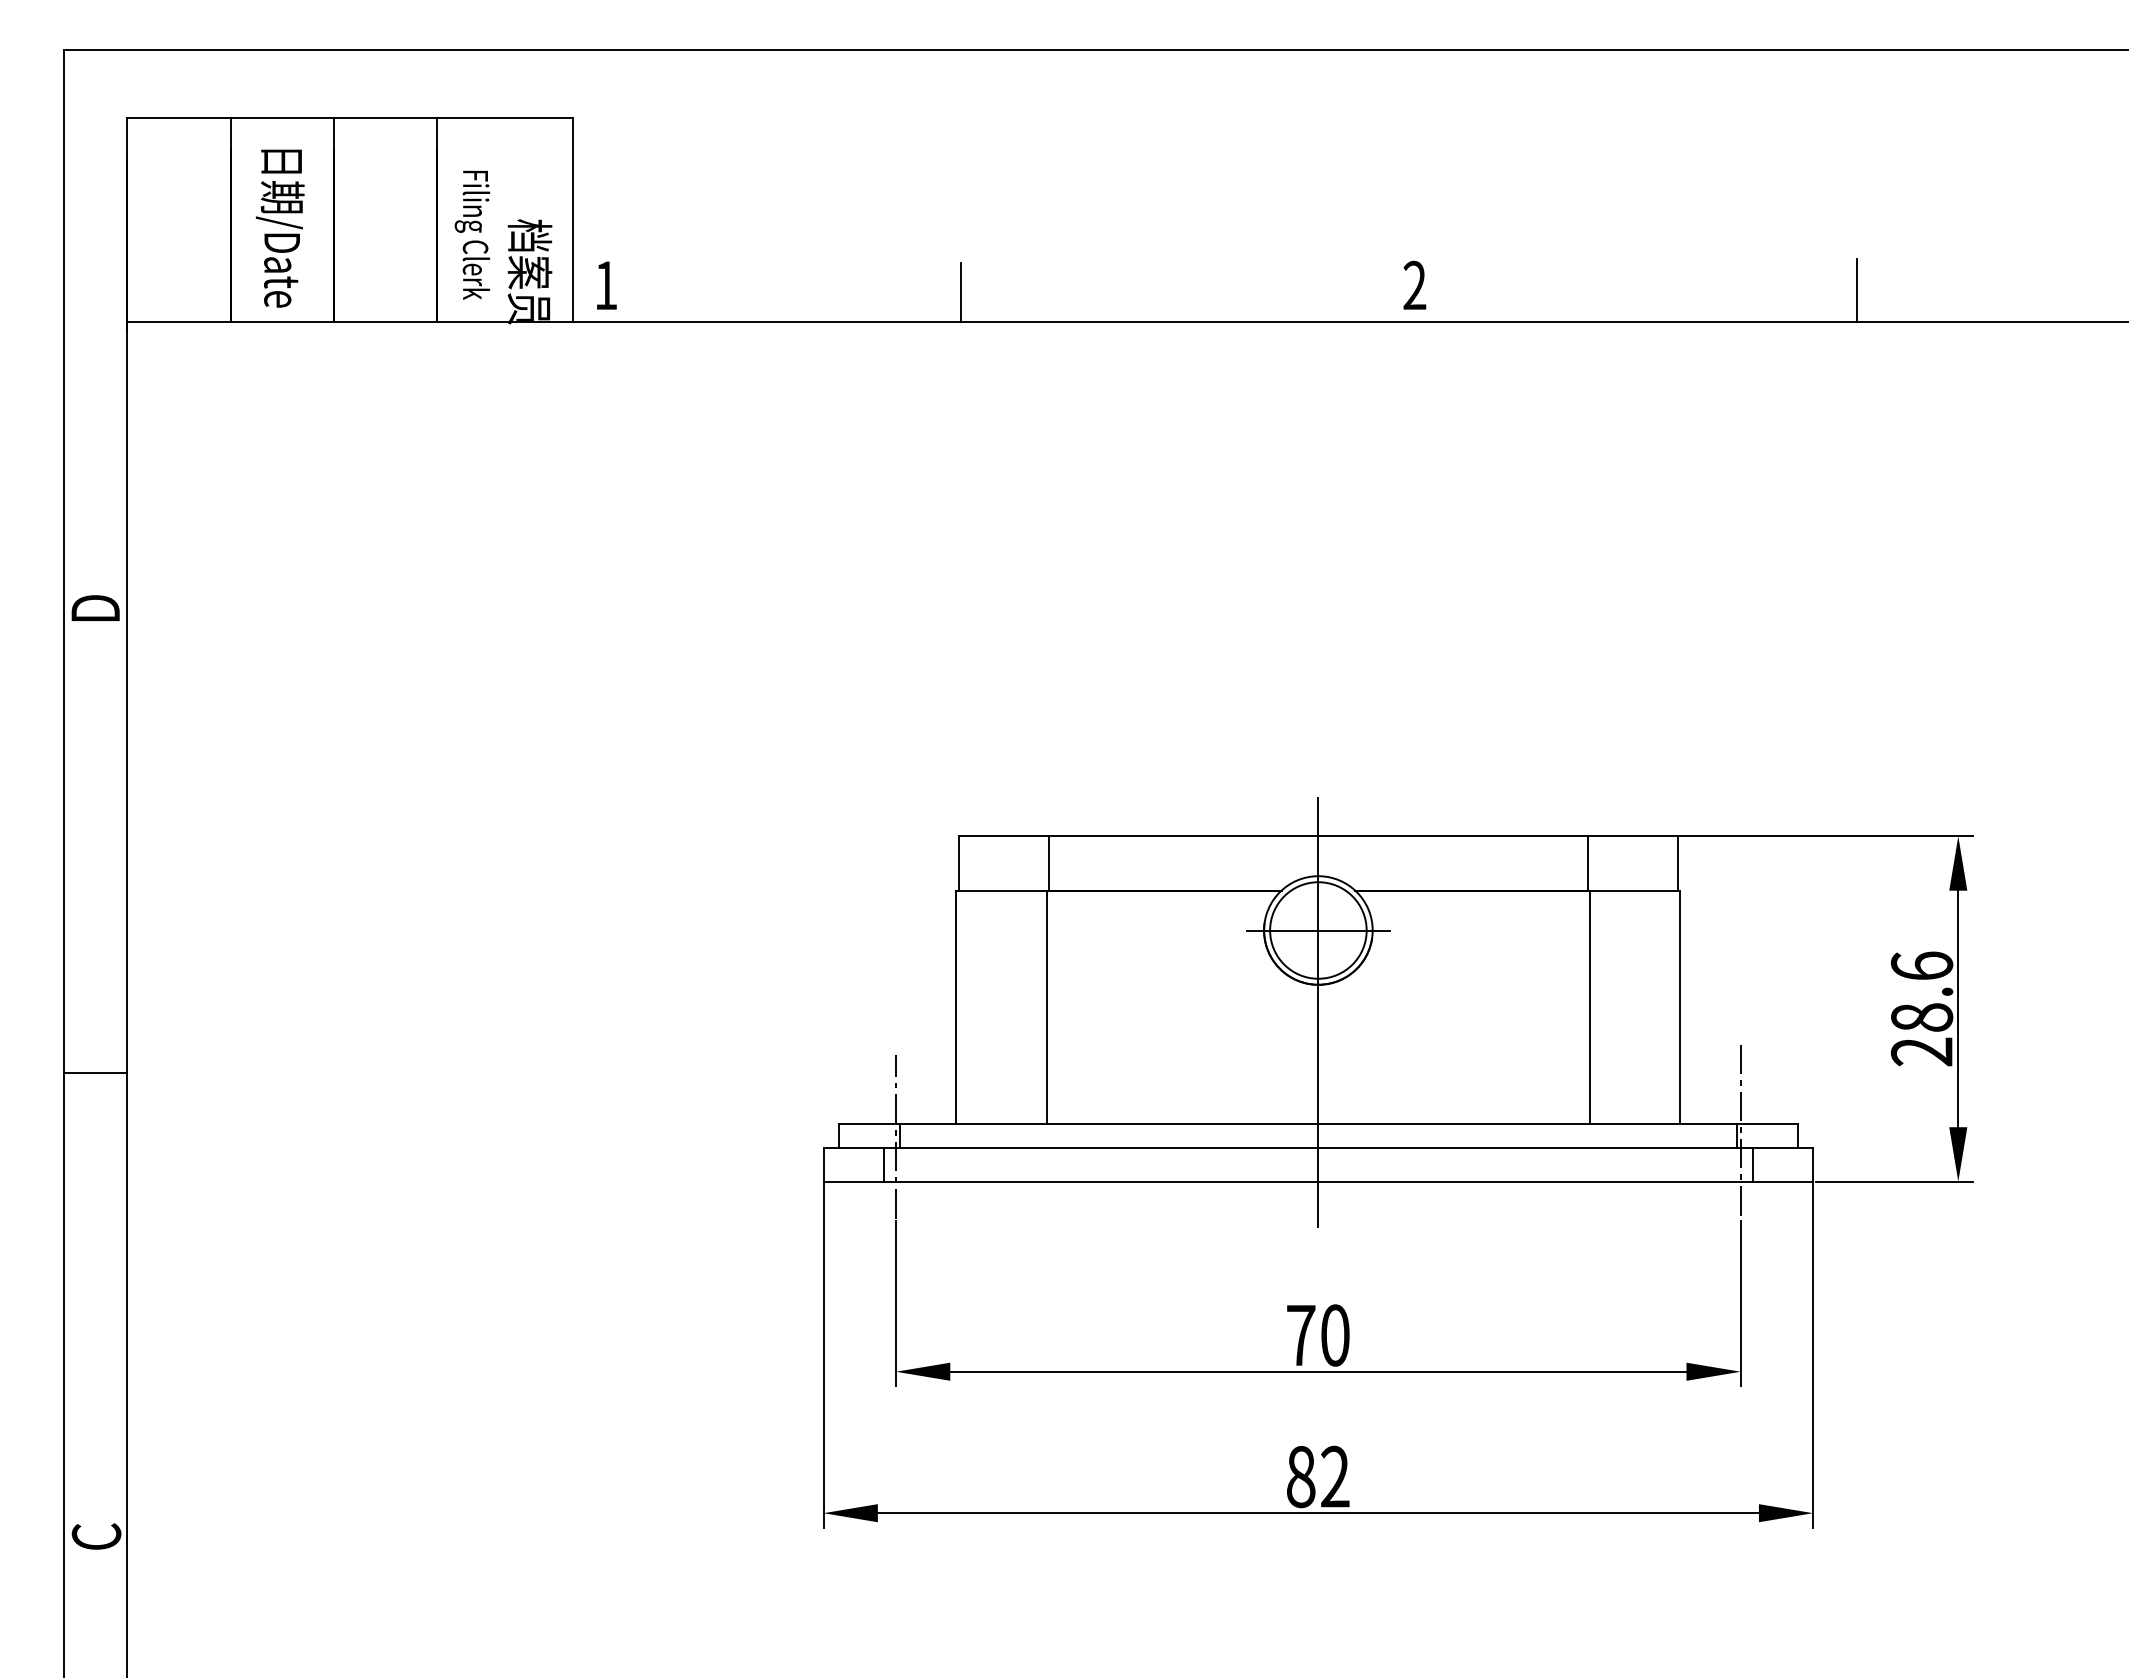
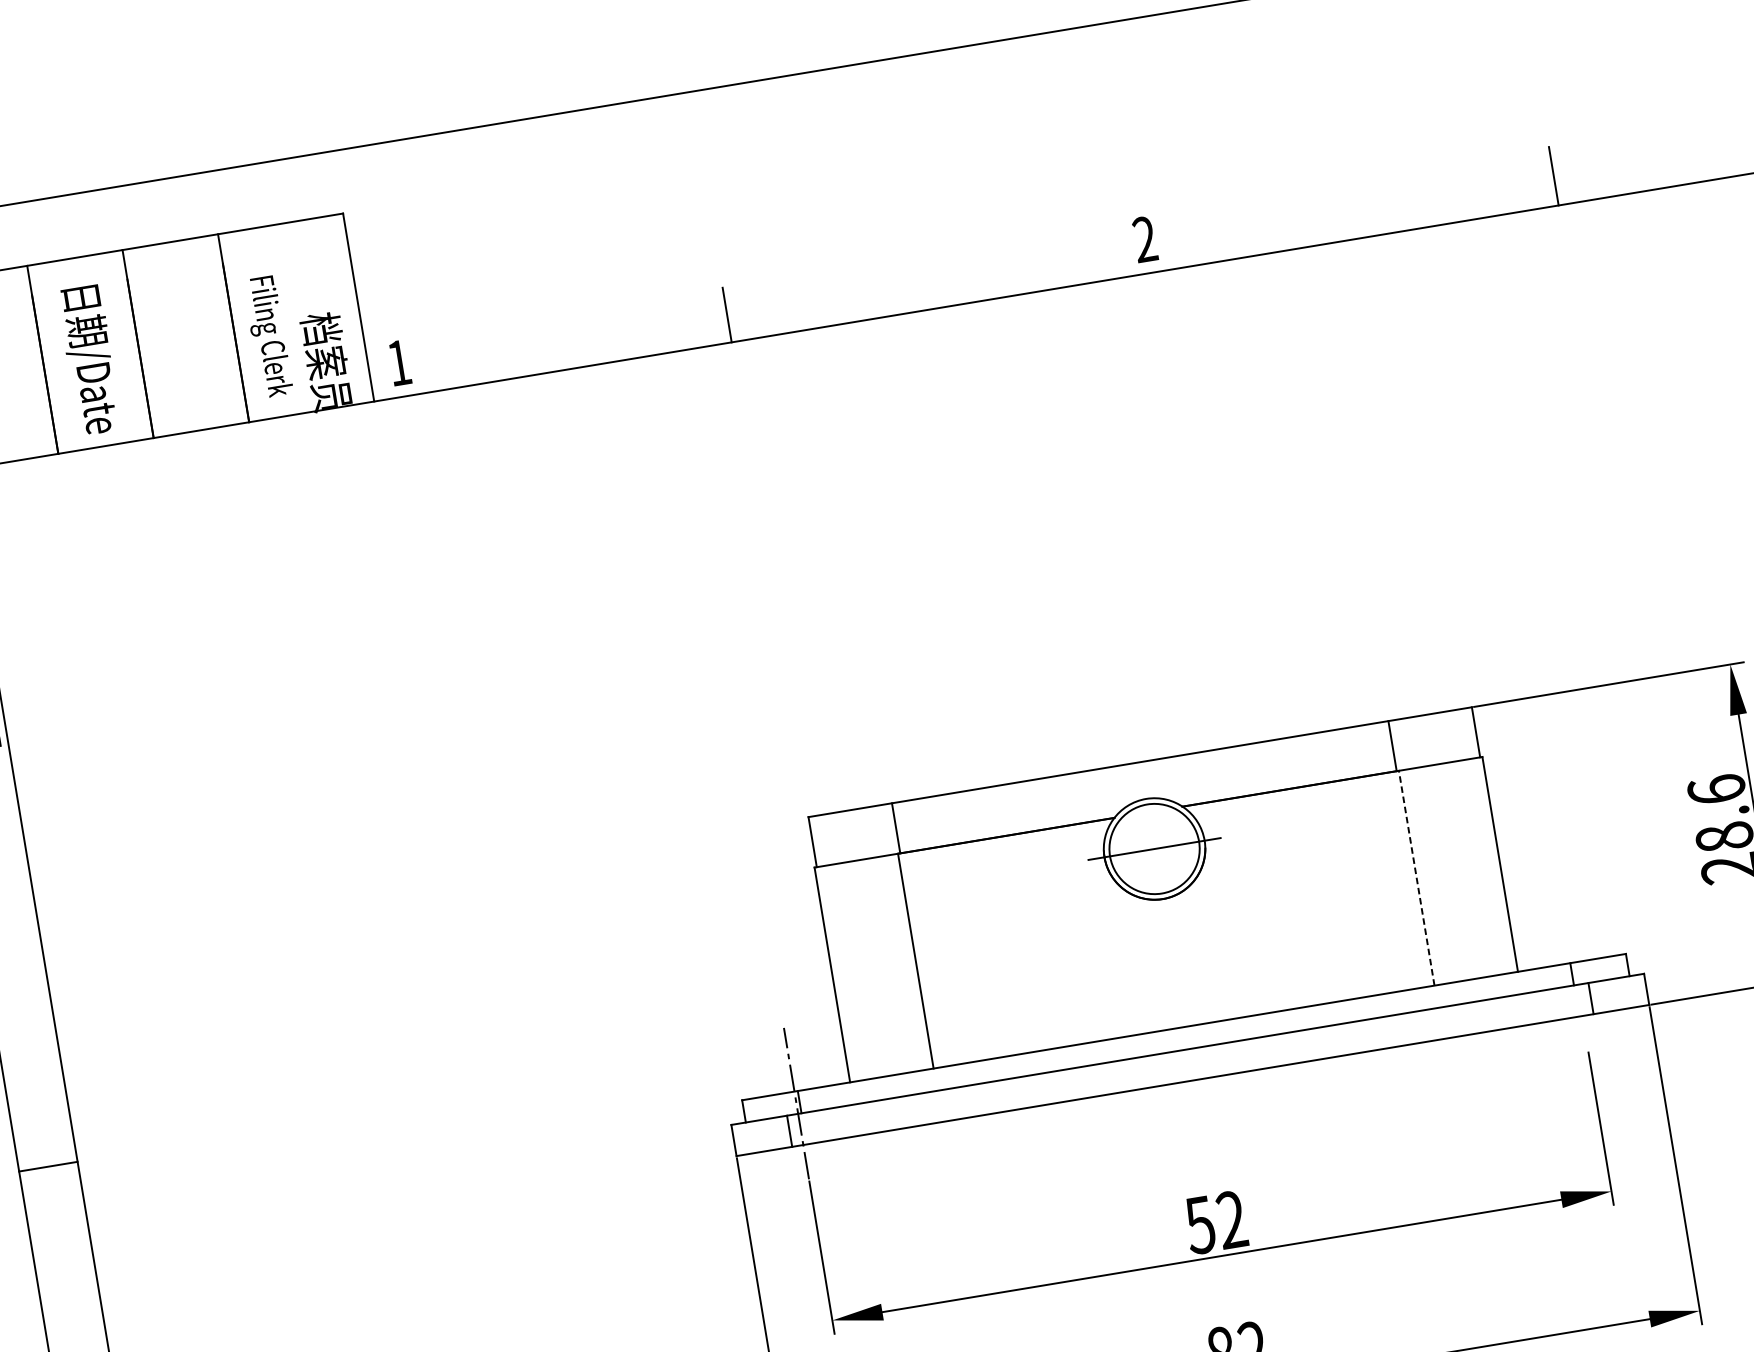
line: (1589, 1006) -> (1416, 877), solid -> dashed
line: (1318, 1012) -> (1167, 924), removed
line: (1740, 1129) -> (1574, 968), removed
text: (1317, 1335) -> (1215, 1222), 70 -> 52

